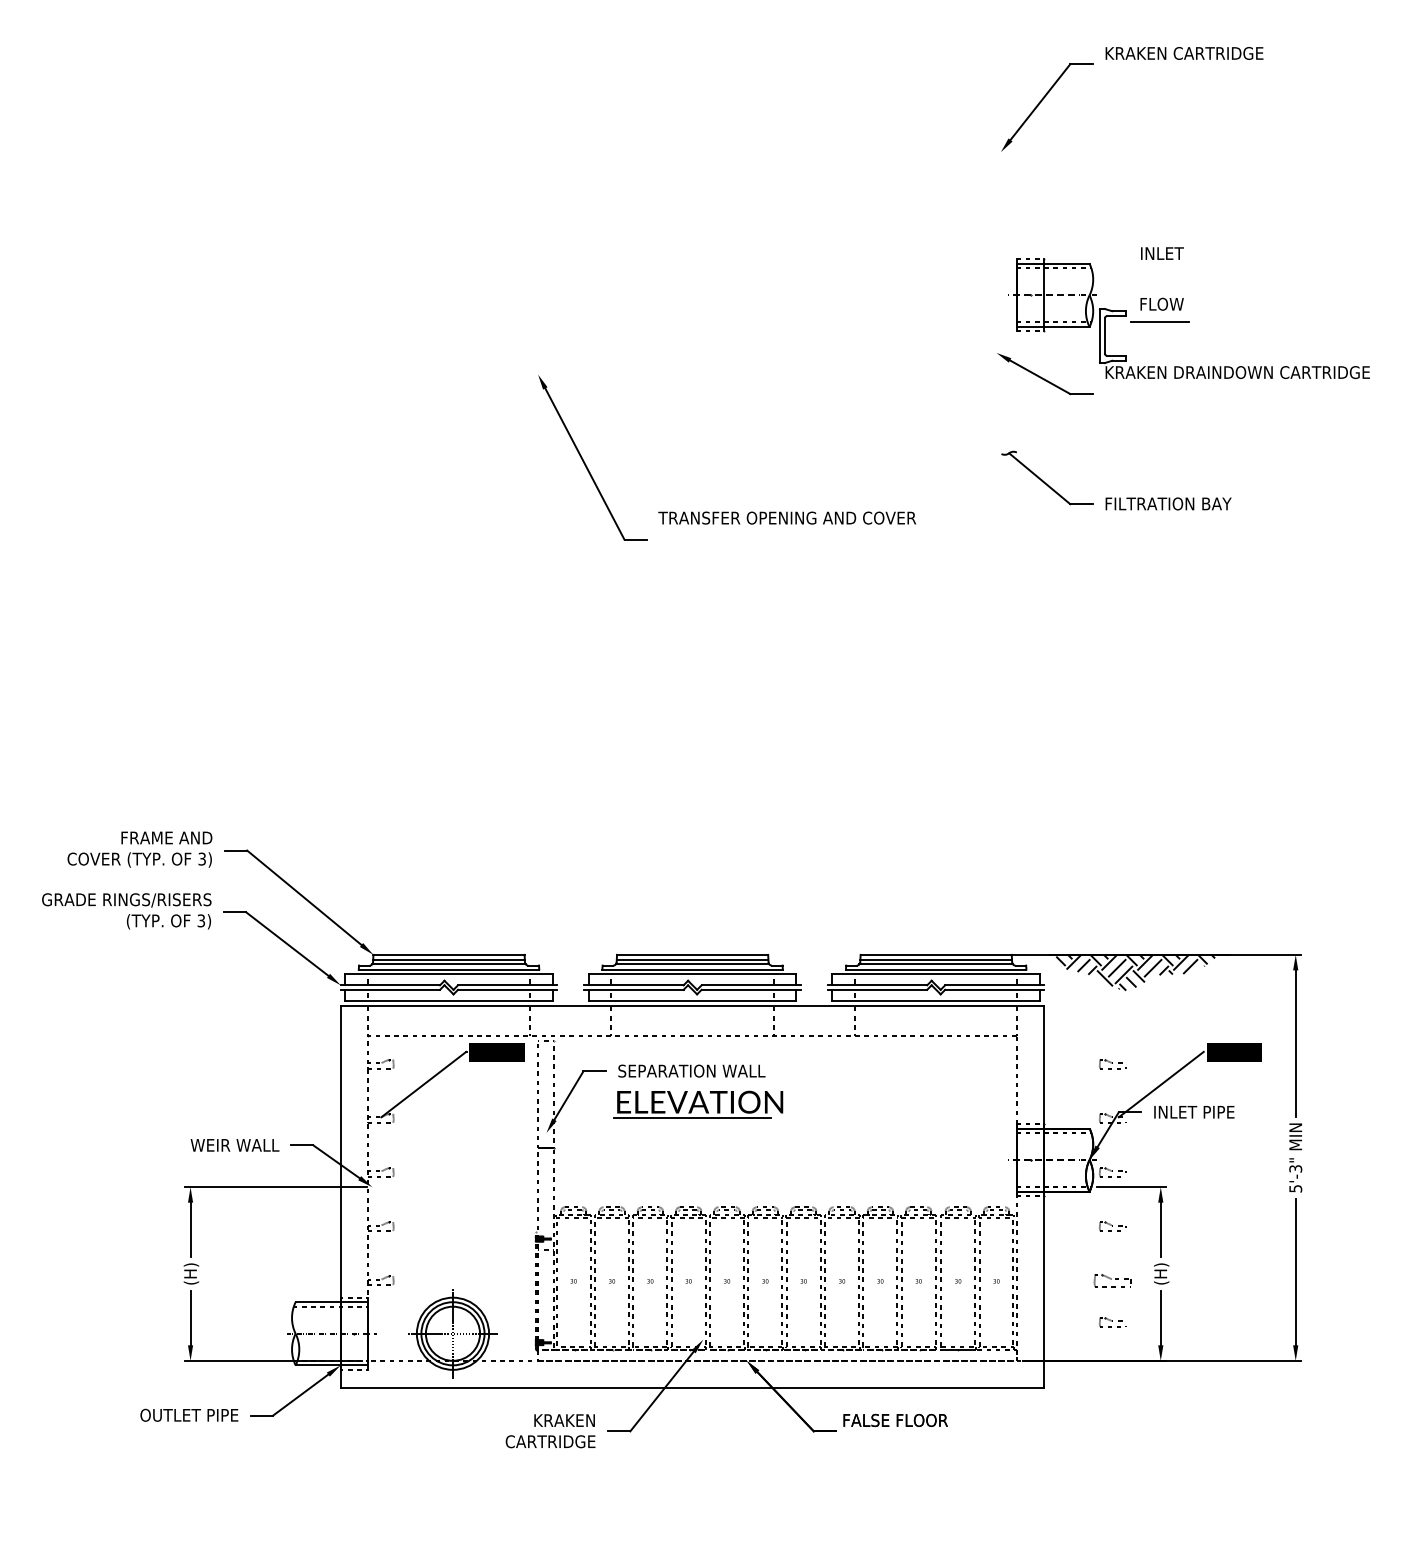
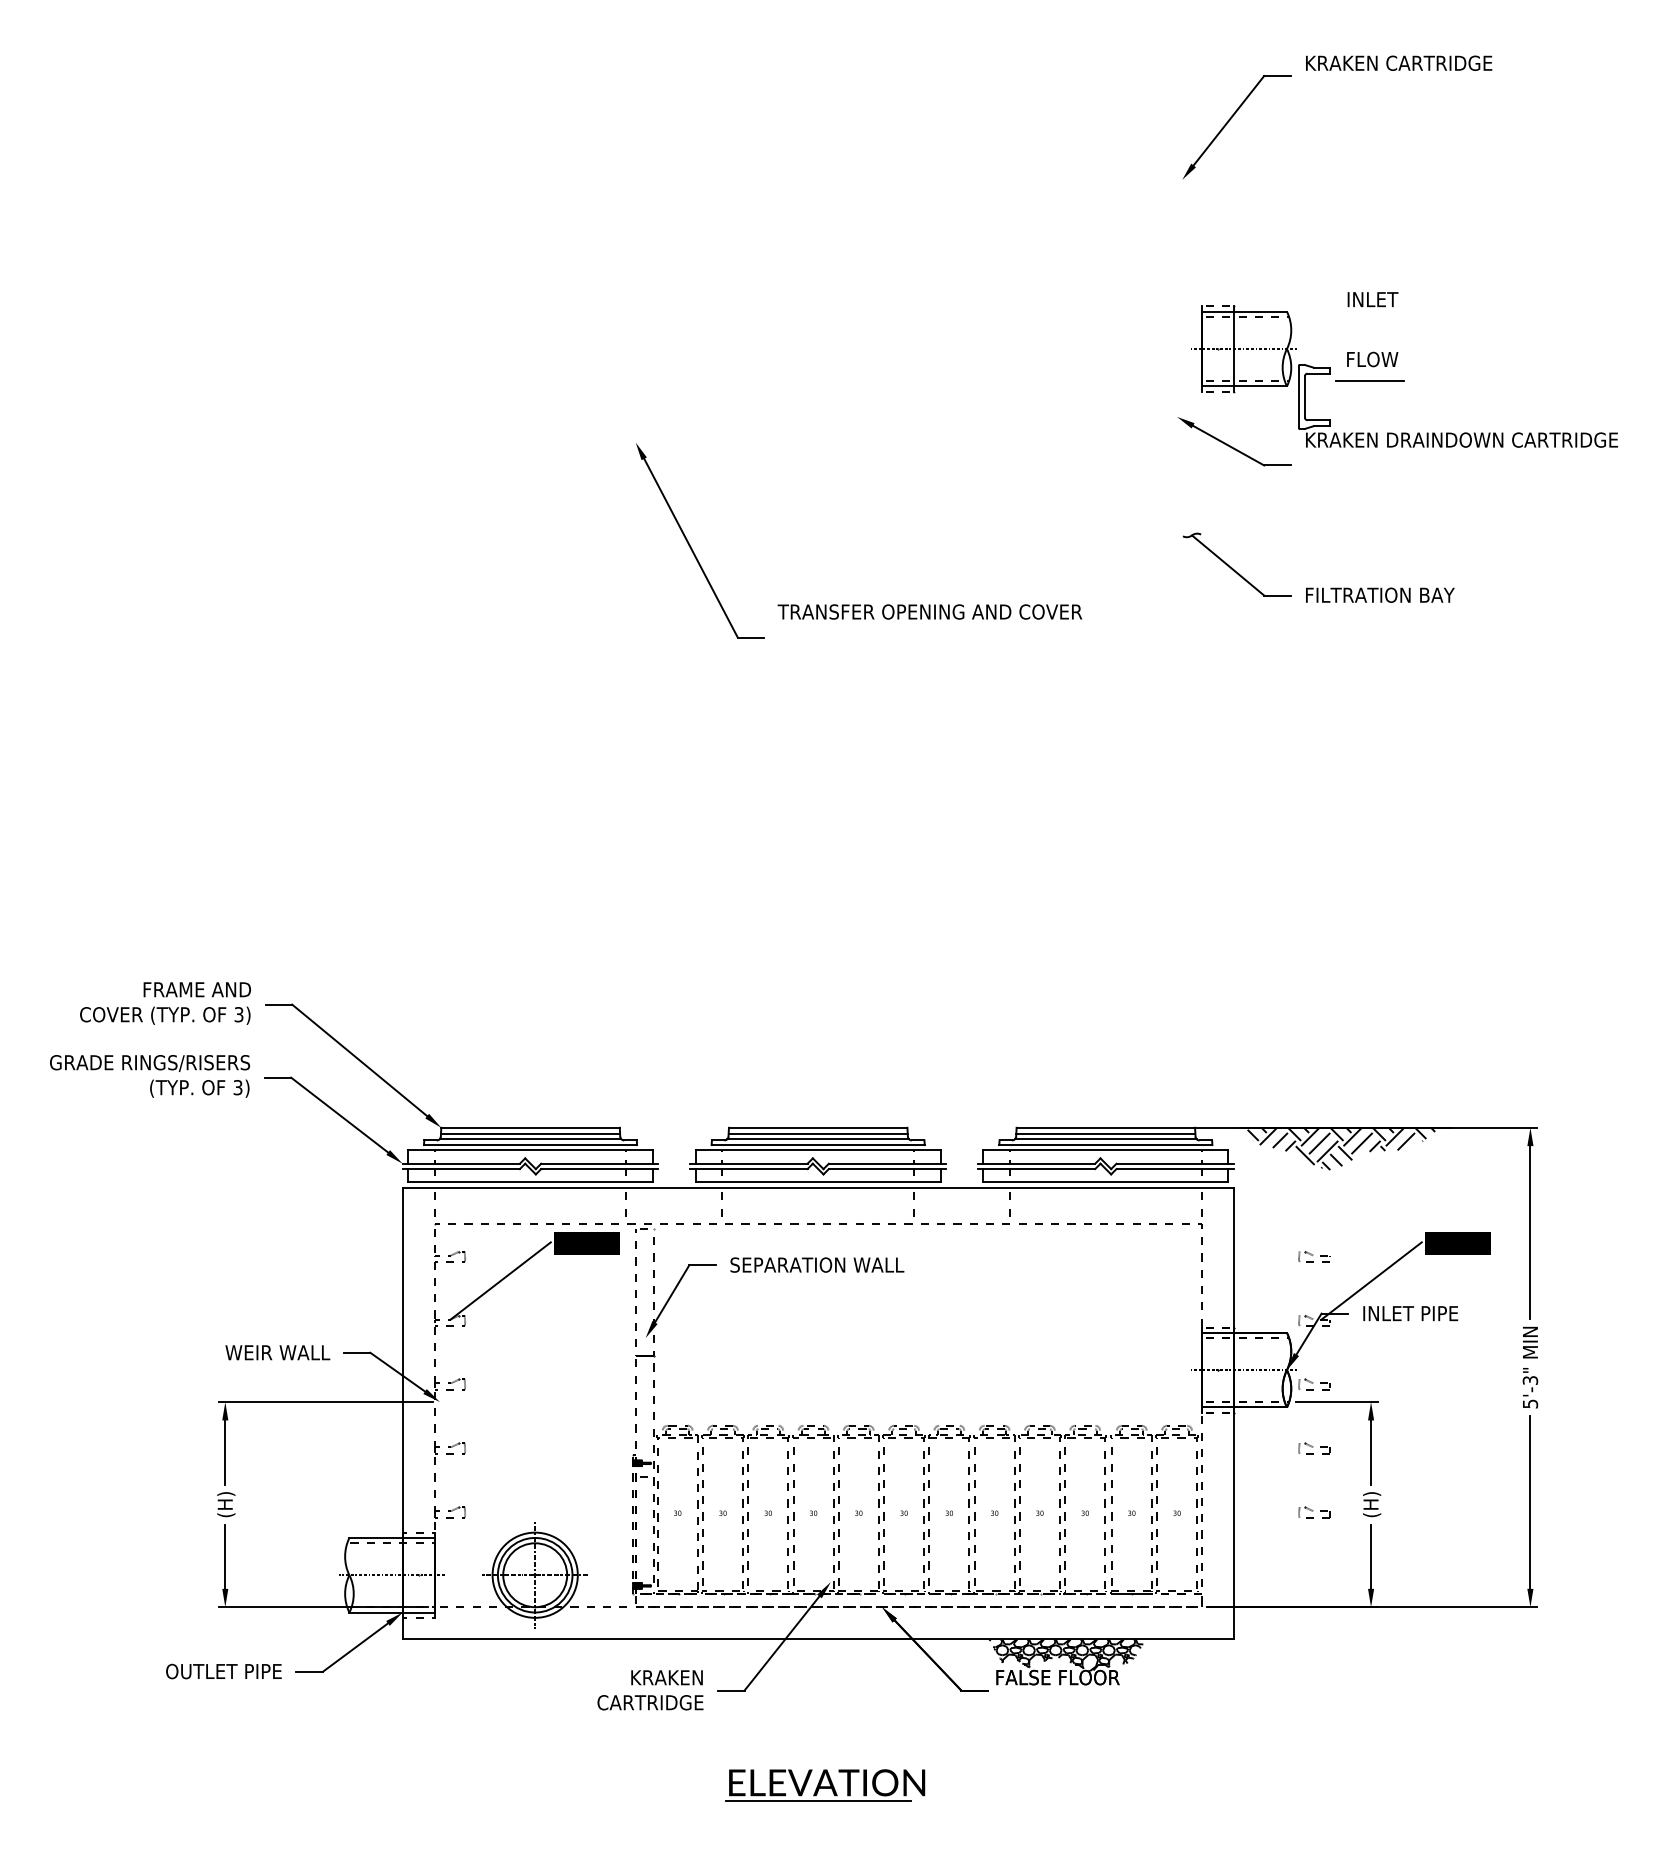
part: (698, 1104) -> (825, 1785), moved
part: (1112, 1280) -> (1314, 1512), size x0.71
part: (1112, 1322) -> (1314, 1561), removed
hatch: (902, 1401) -> (1066, 1655), added

